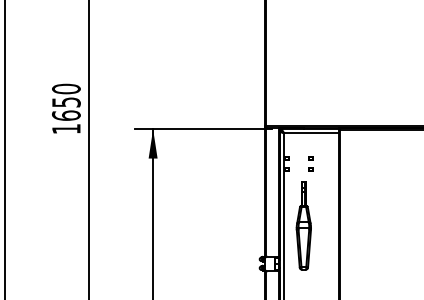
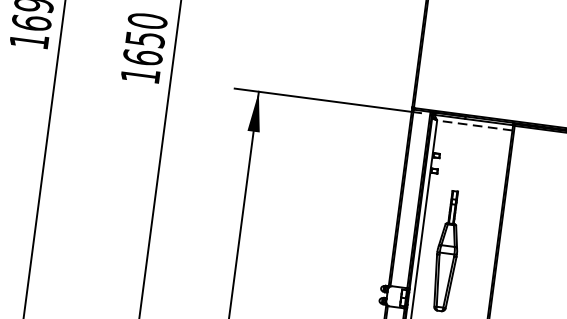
line: (311, 133) -> (474, 125), solid -> dashed
part: (310, 163) -> (467, 166), removed

